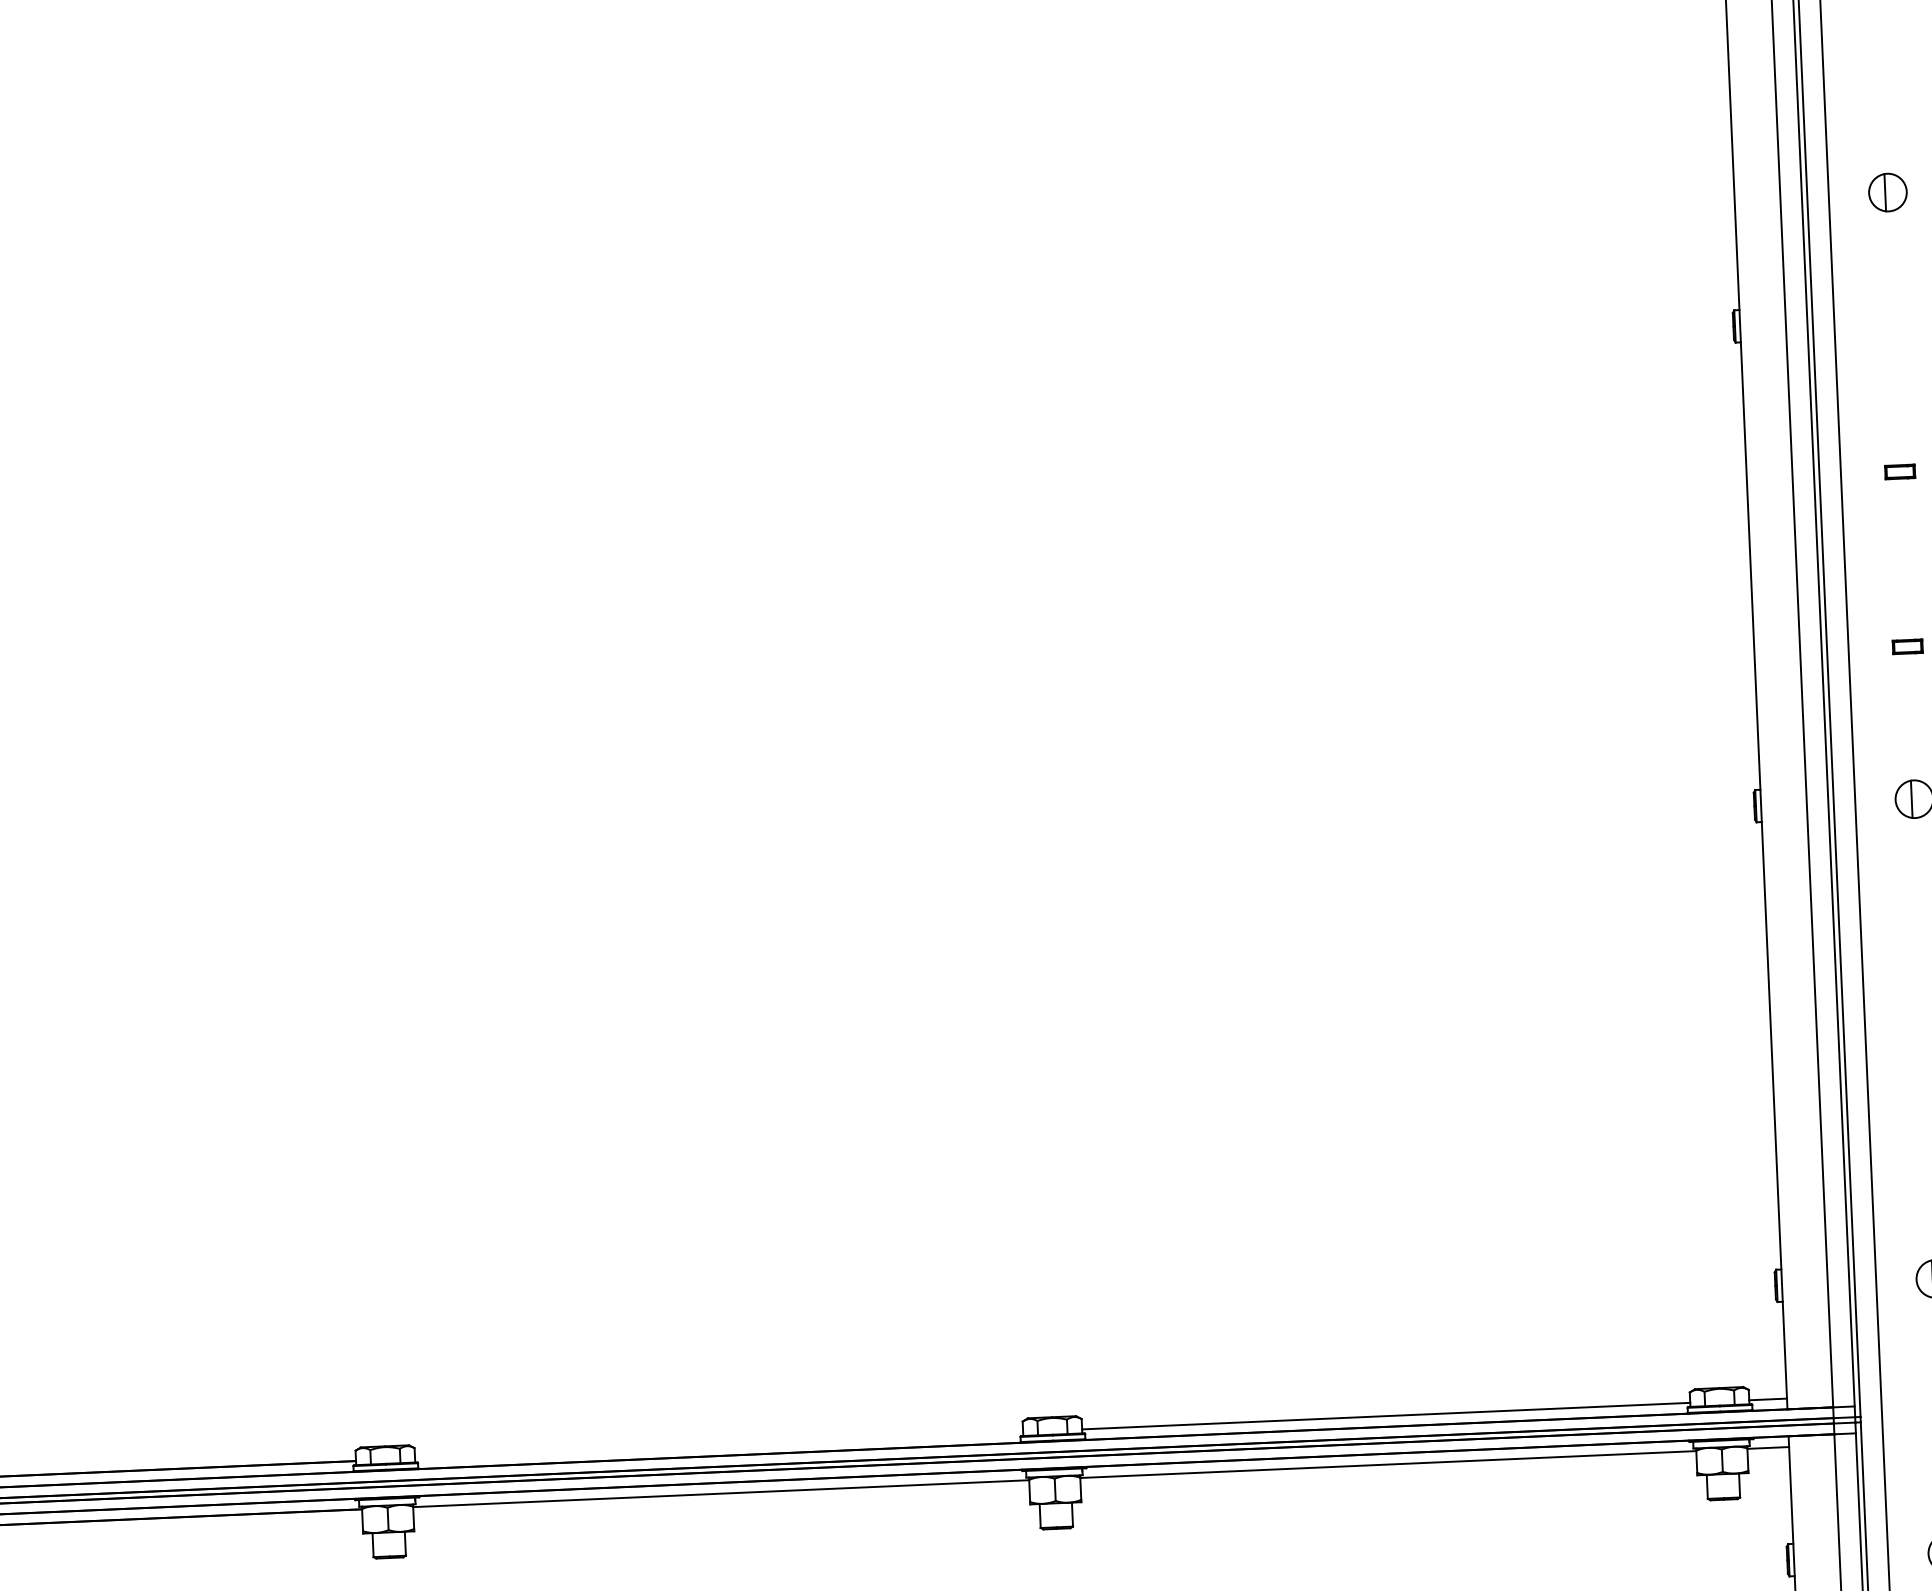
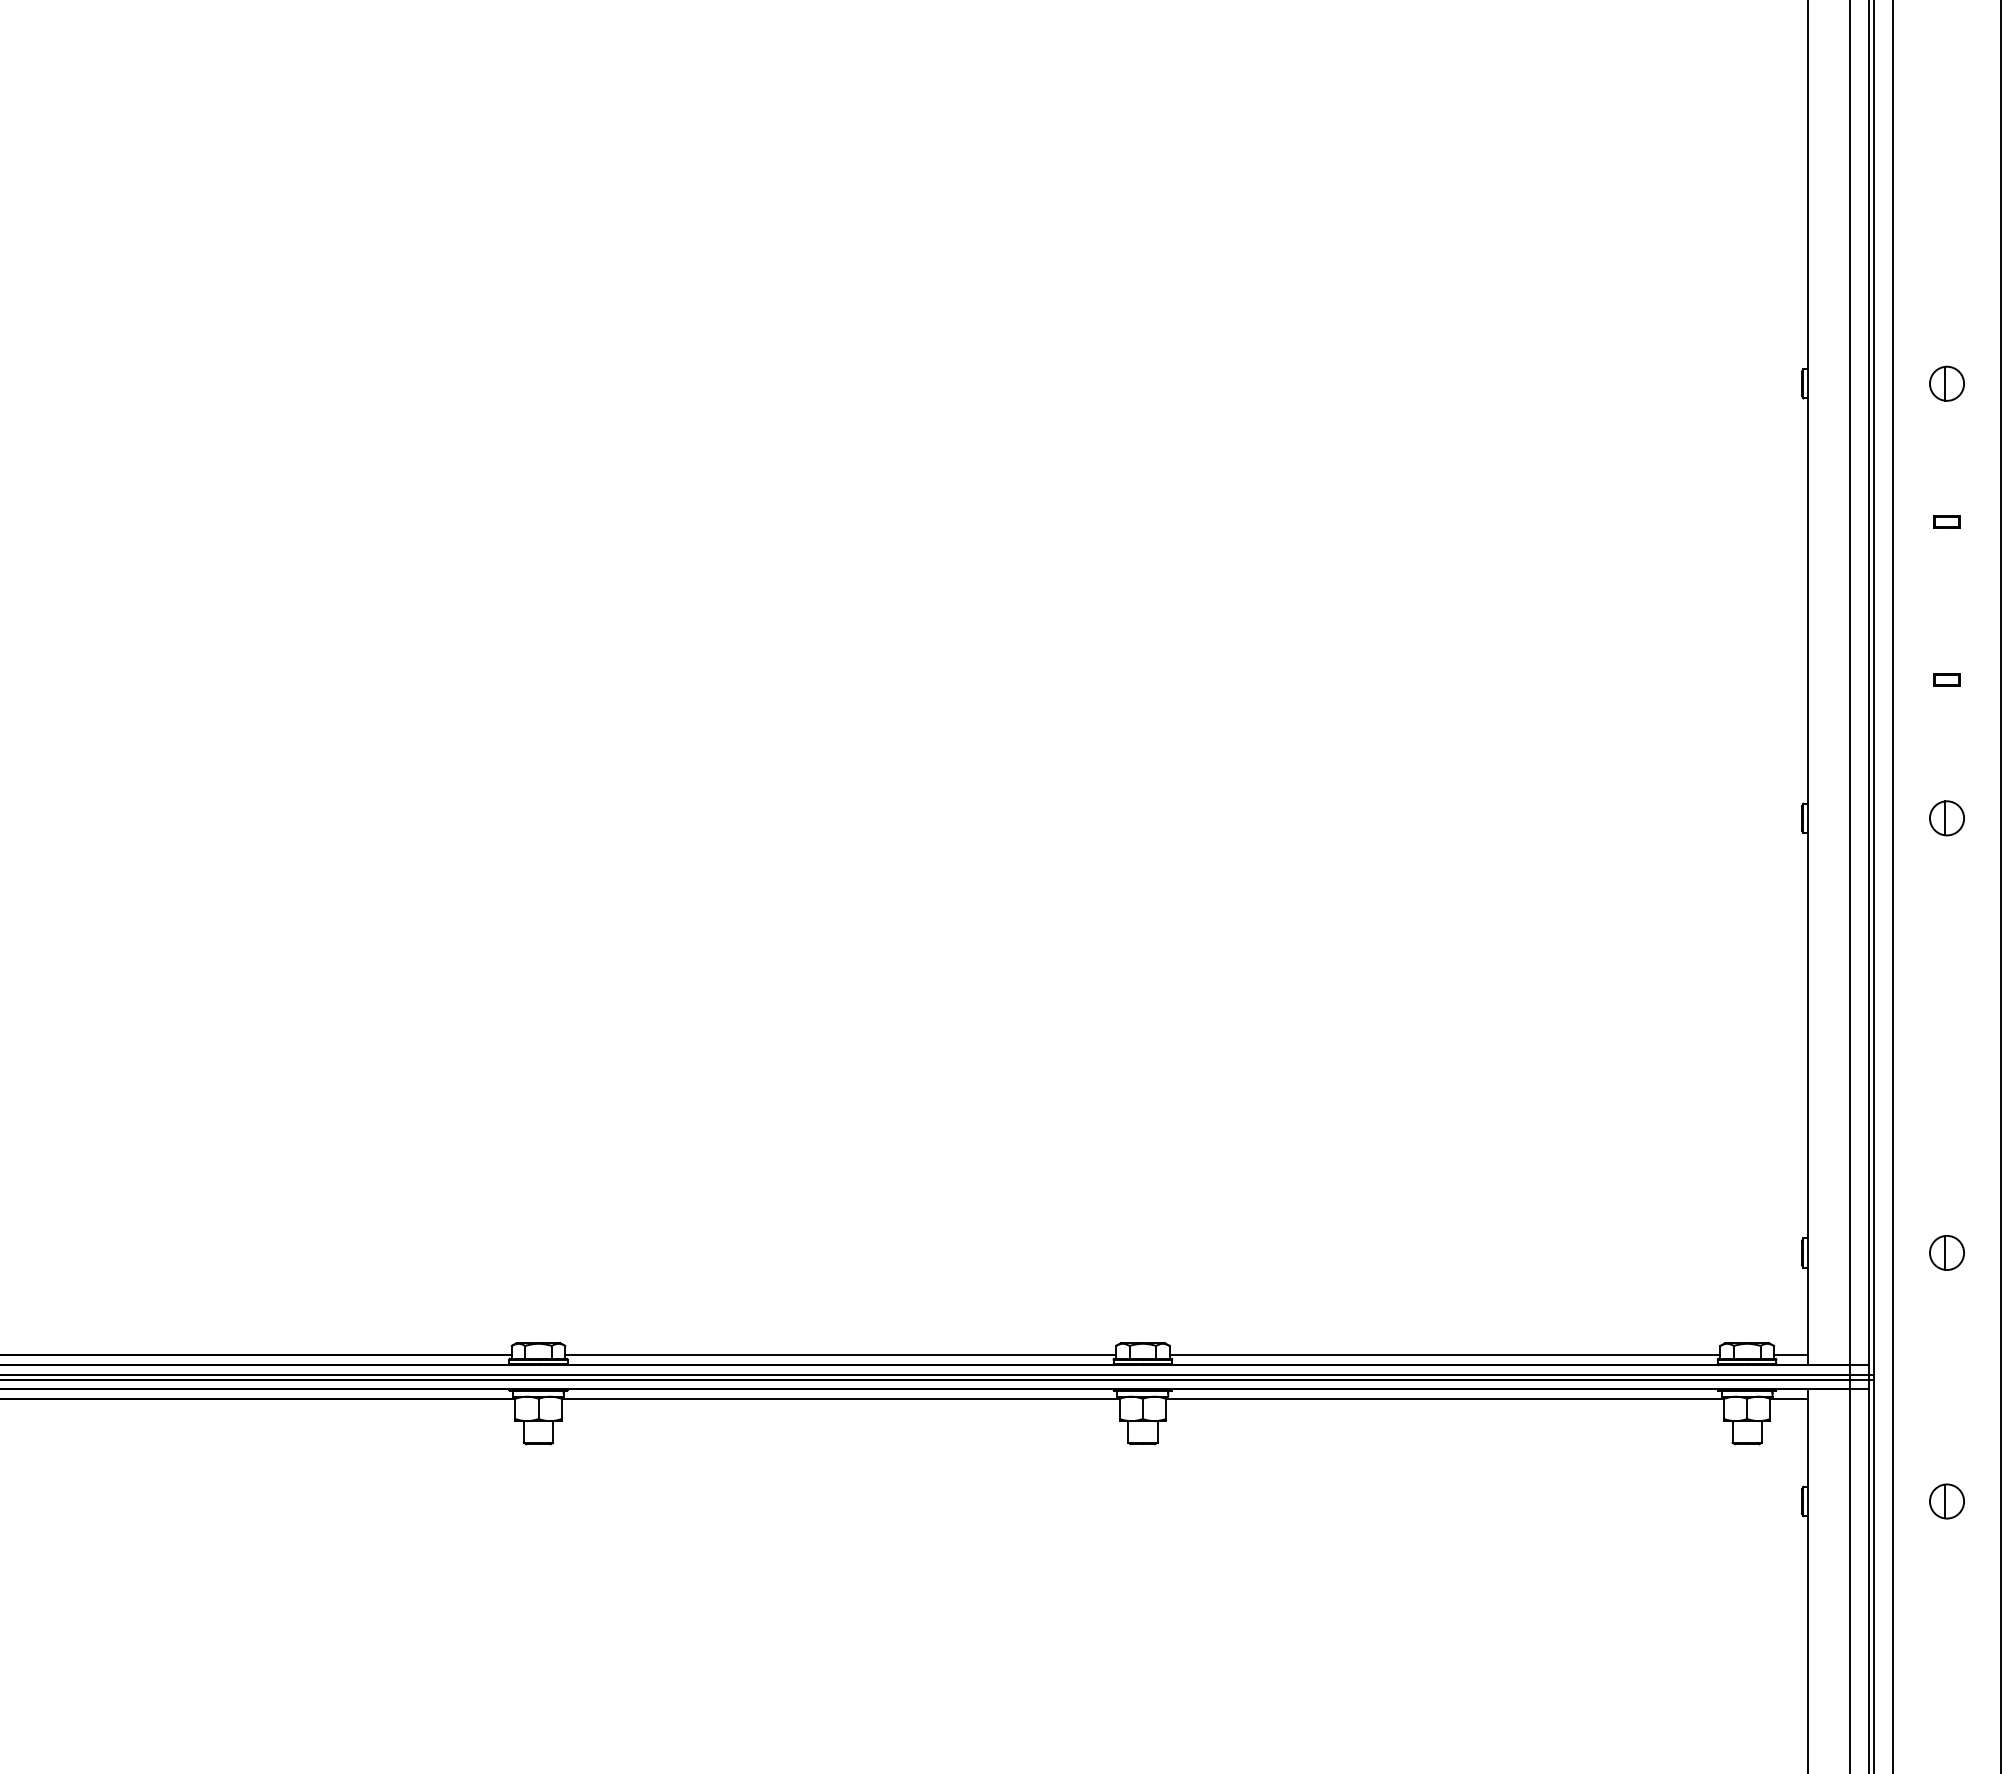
part: (1887, 192) -> (1946, 383), moved
line: (718, 1445) -> (840, 1355), added

